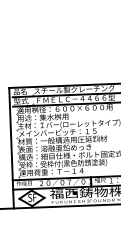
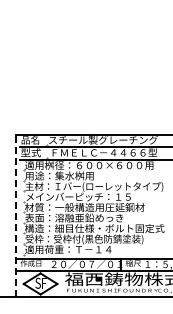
line: (11, 148) -> (15, 215), solid -> dashed

